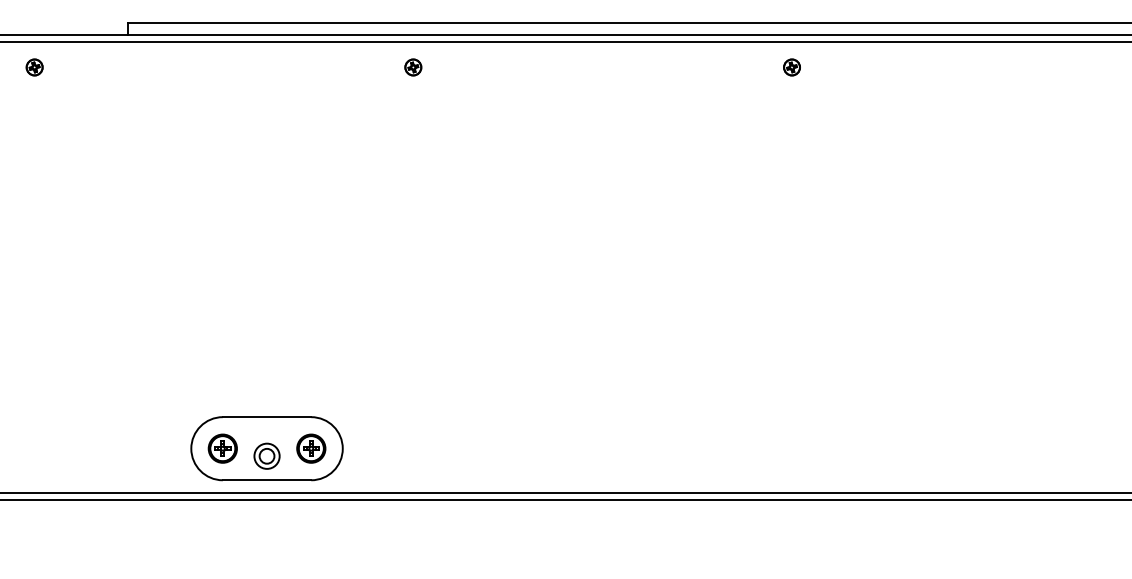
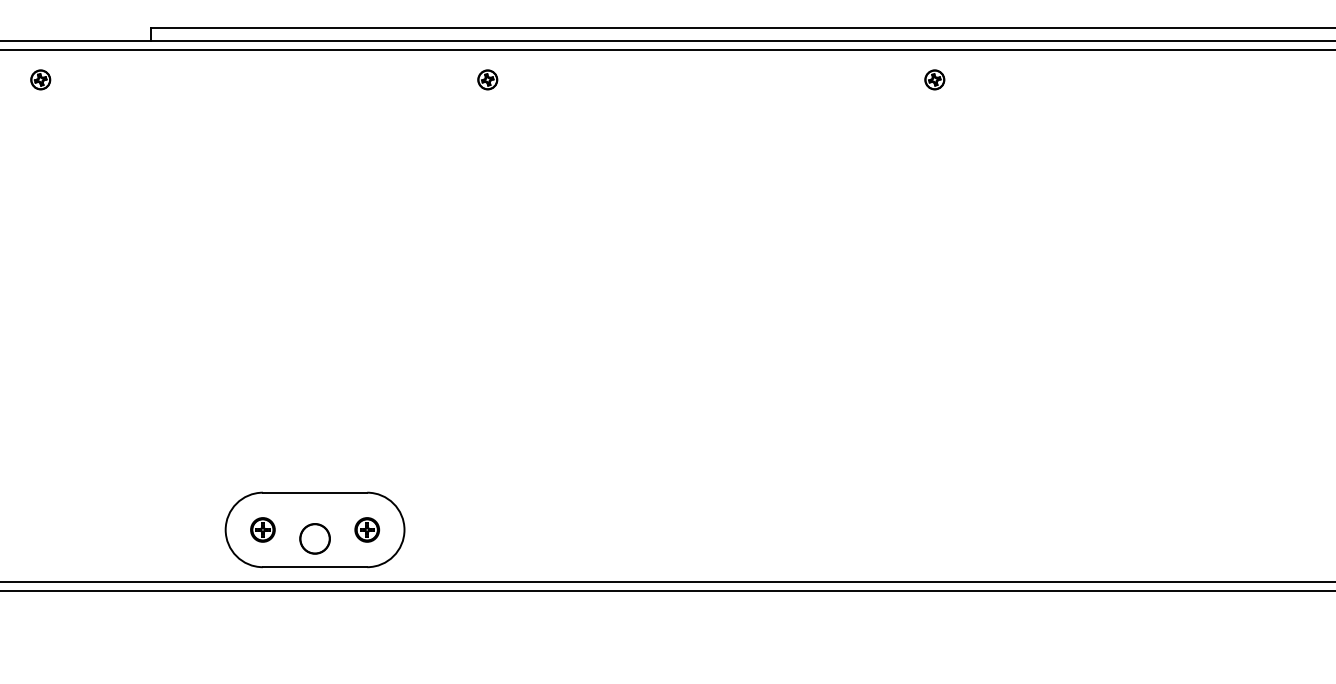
part: (222, 448) -> (262, 529), size x0.71
part: (310, 448) -> (366, 529), size x0.71
circle: (266, 455) -> (314, 538), size x1.67

